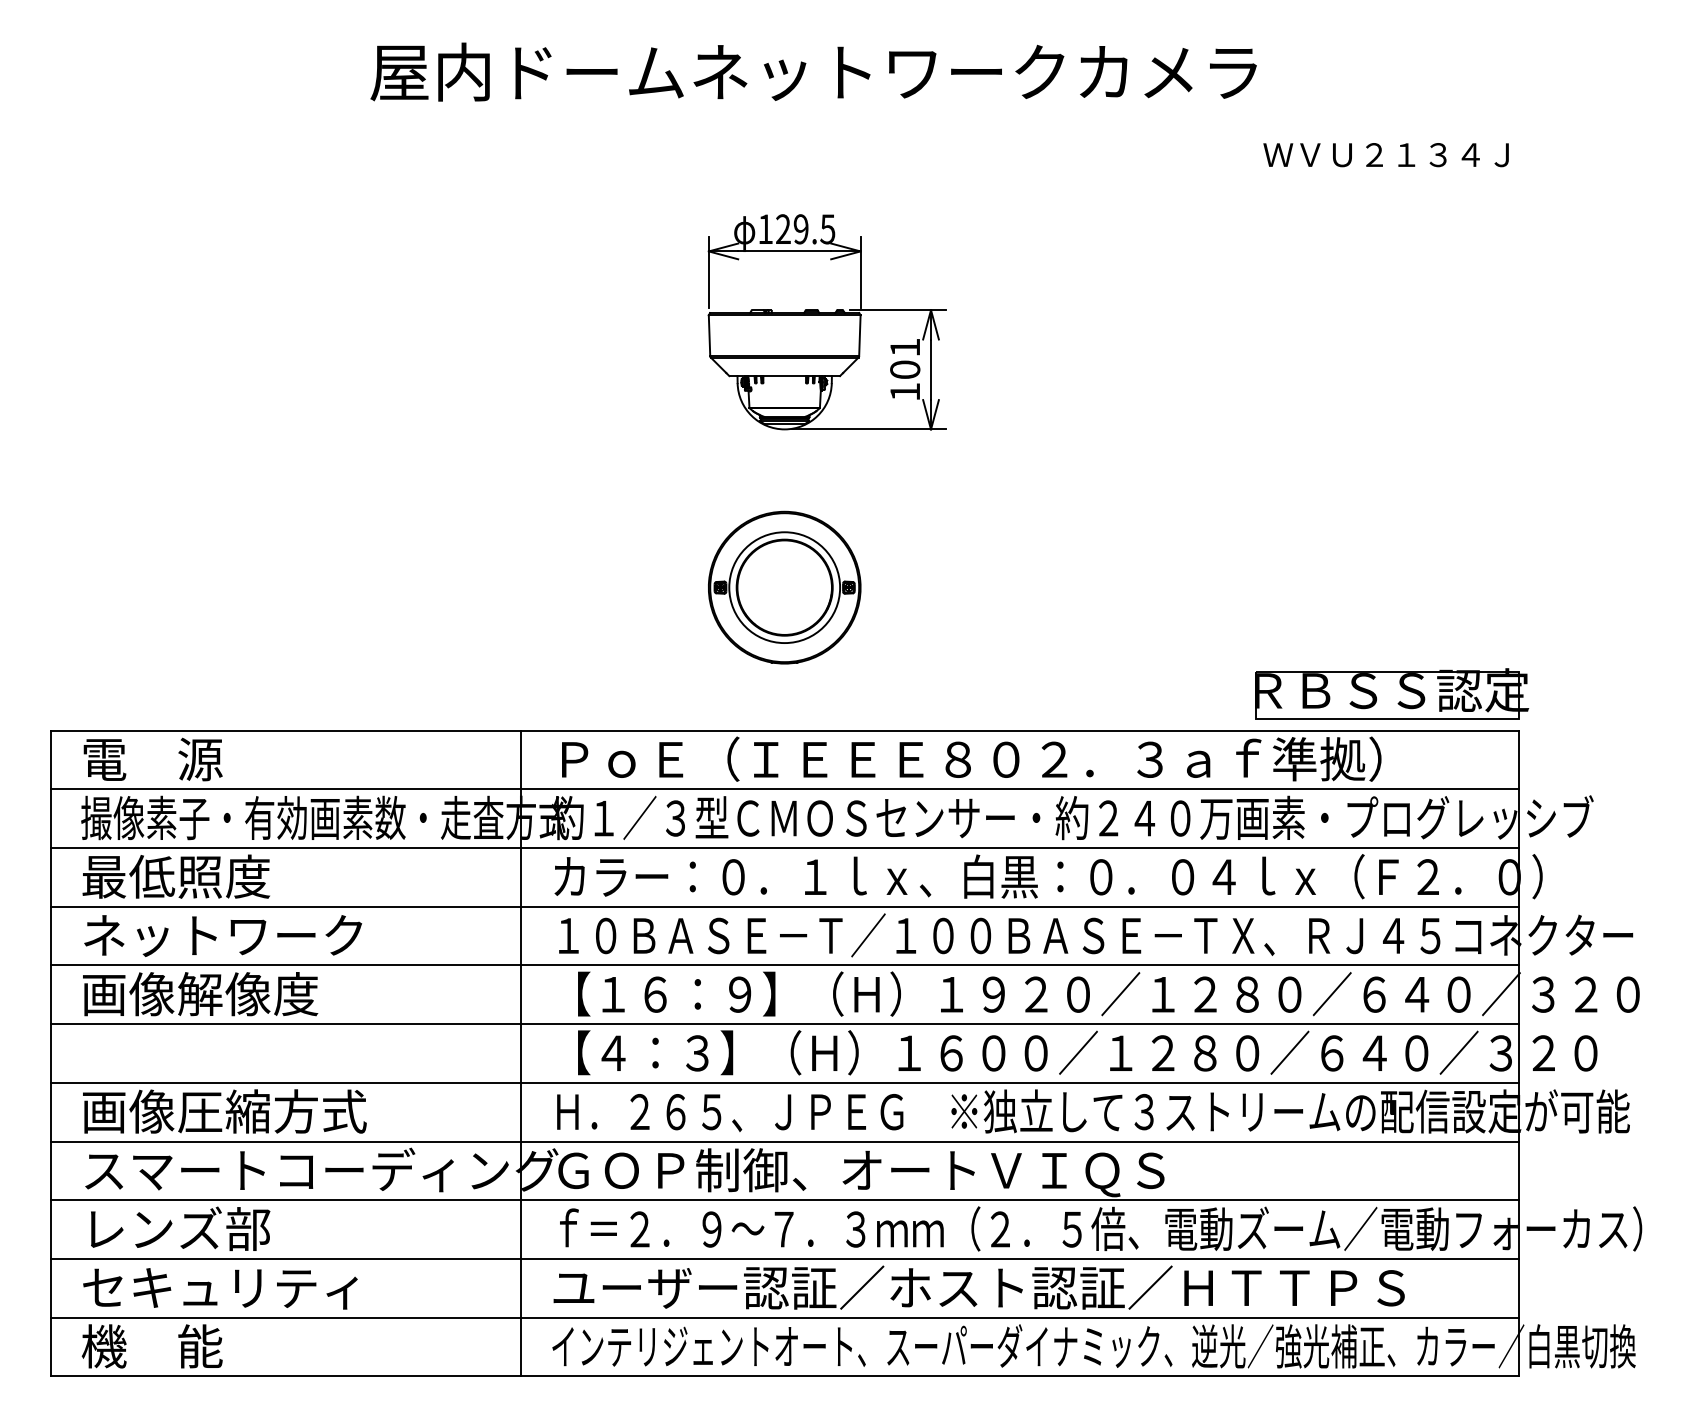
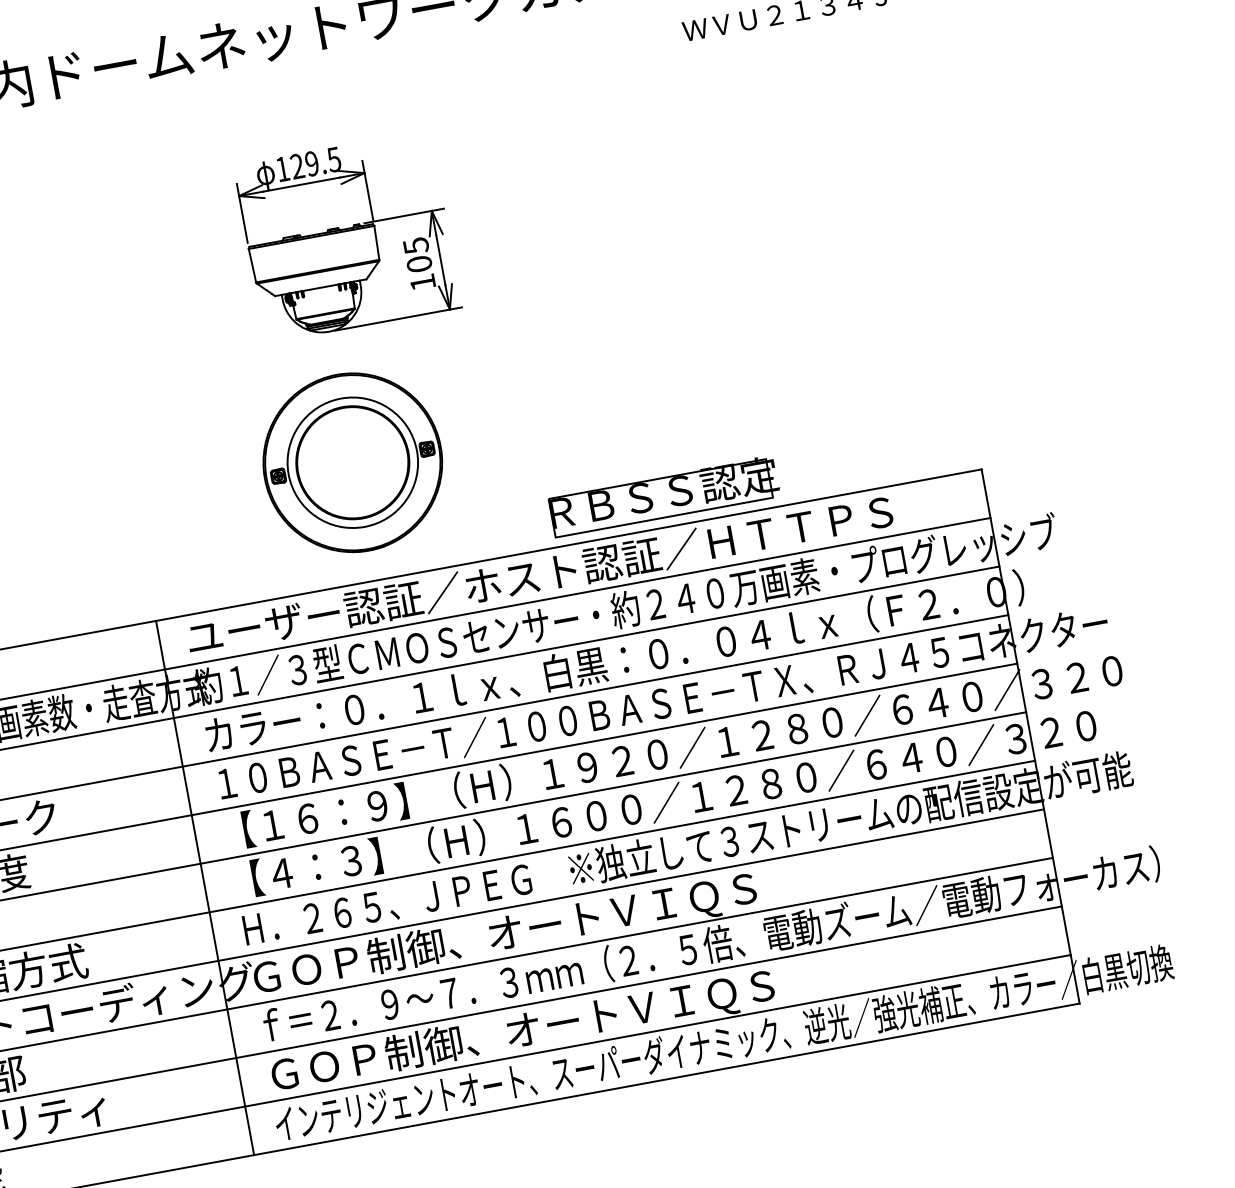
text: (905, 347) -> (416, 245), 101 -> 105
part: (784, 587) -> (352, 462), size x1.4
part: (1392, 693) -> (664, 495), moved
text: (978, 758) -> (539, 574), ＰｏＥ（ＩＥＥＥ８０２．３ａｆ準拠） -> ユーザー認証／ホスト認証／ＨＴＴＰＳ
text: (978, 1289) -> (619, 1013), ユーザー認証／ホスト認証／ＨＴＴＰＳ -> ＧＯＰ制御、オートＶＩＱＳ

